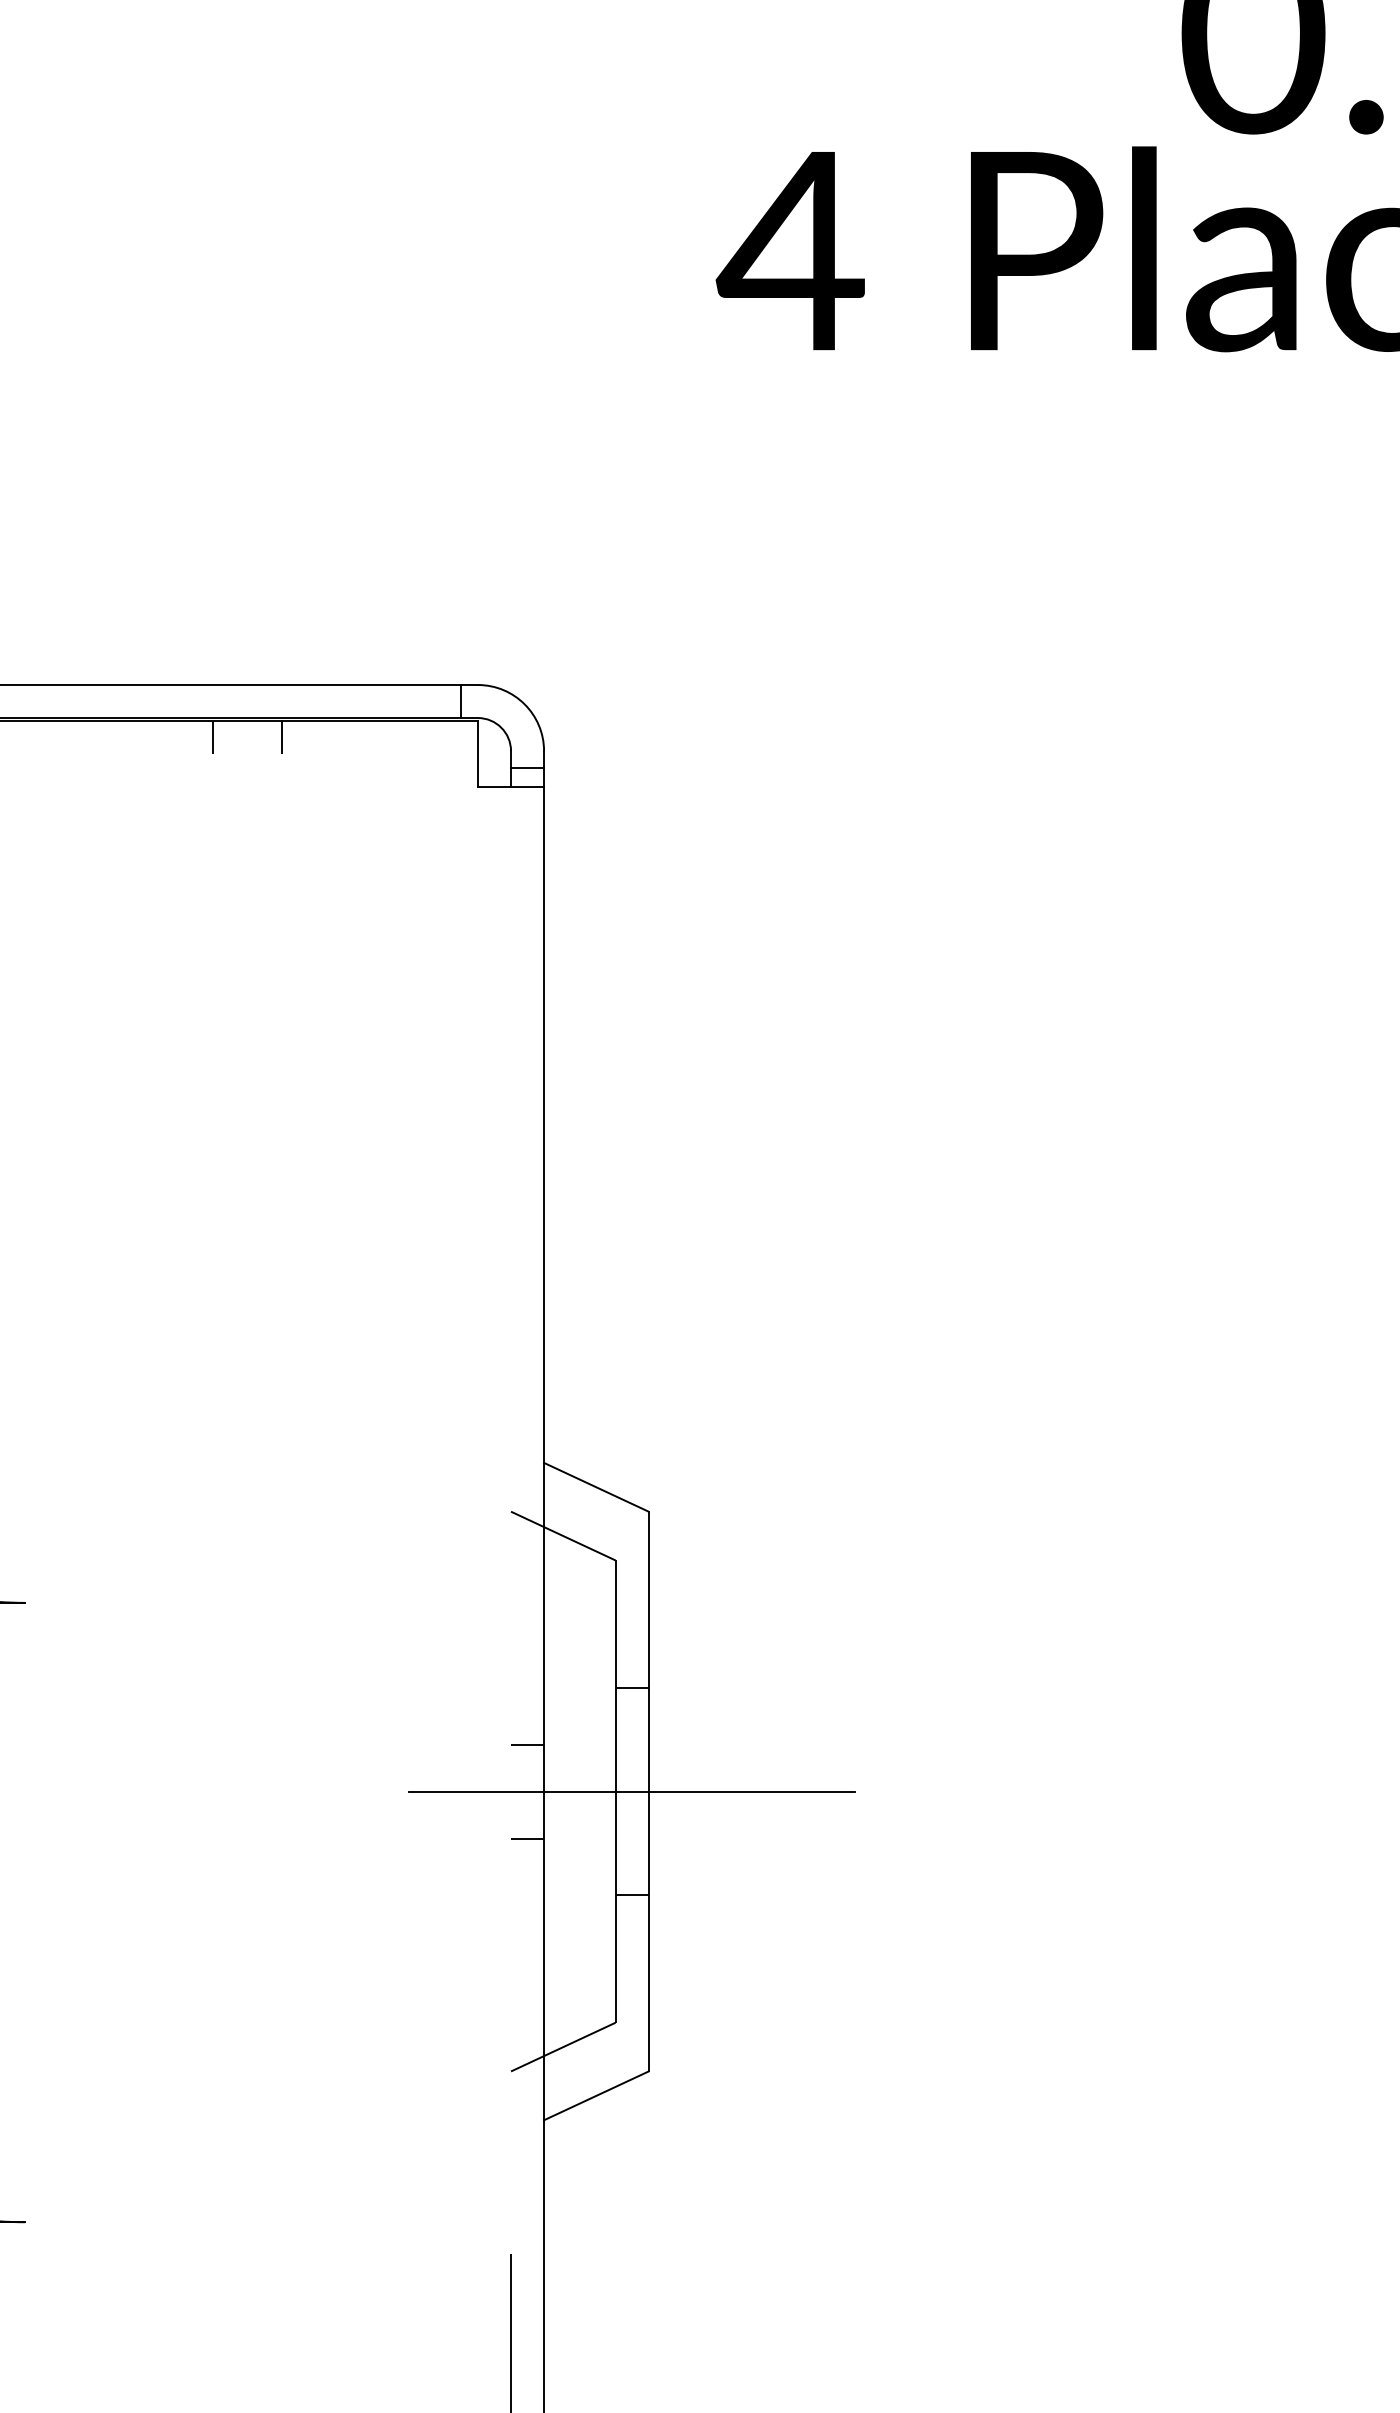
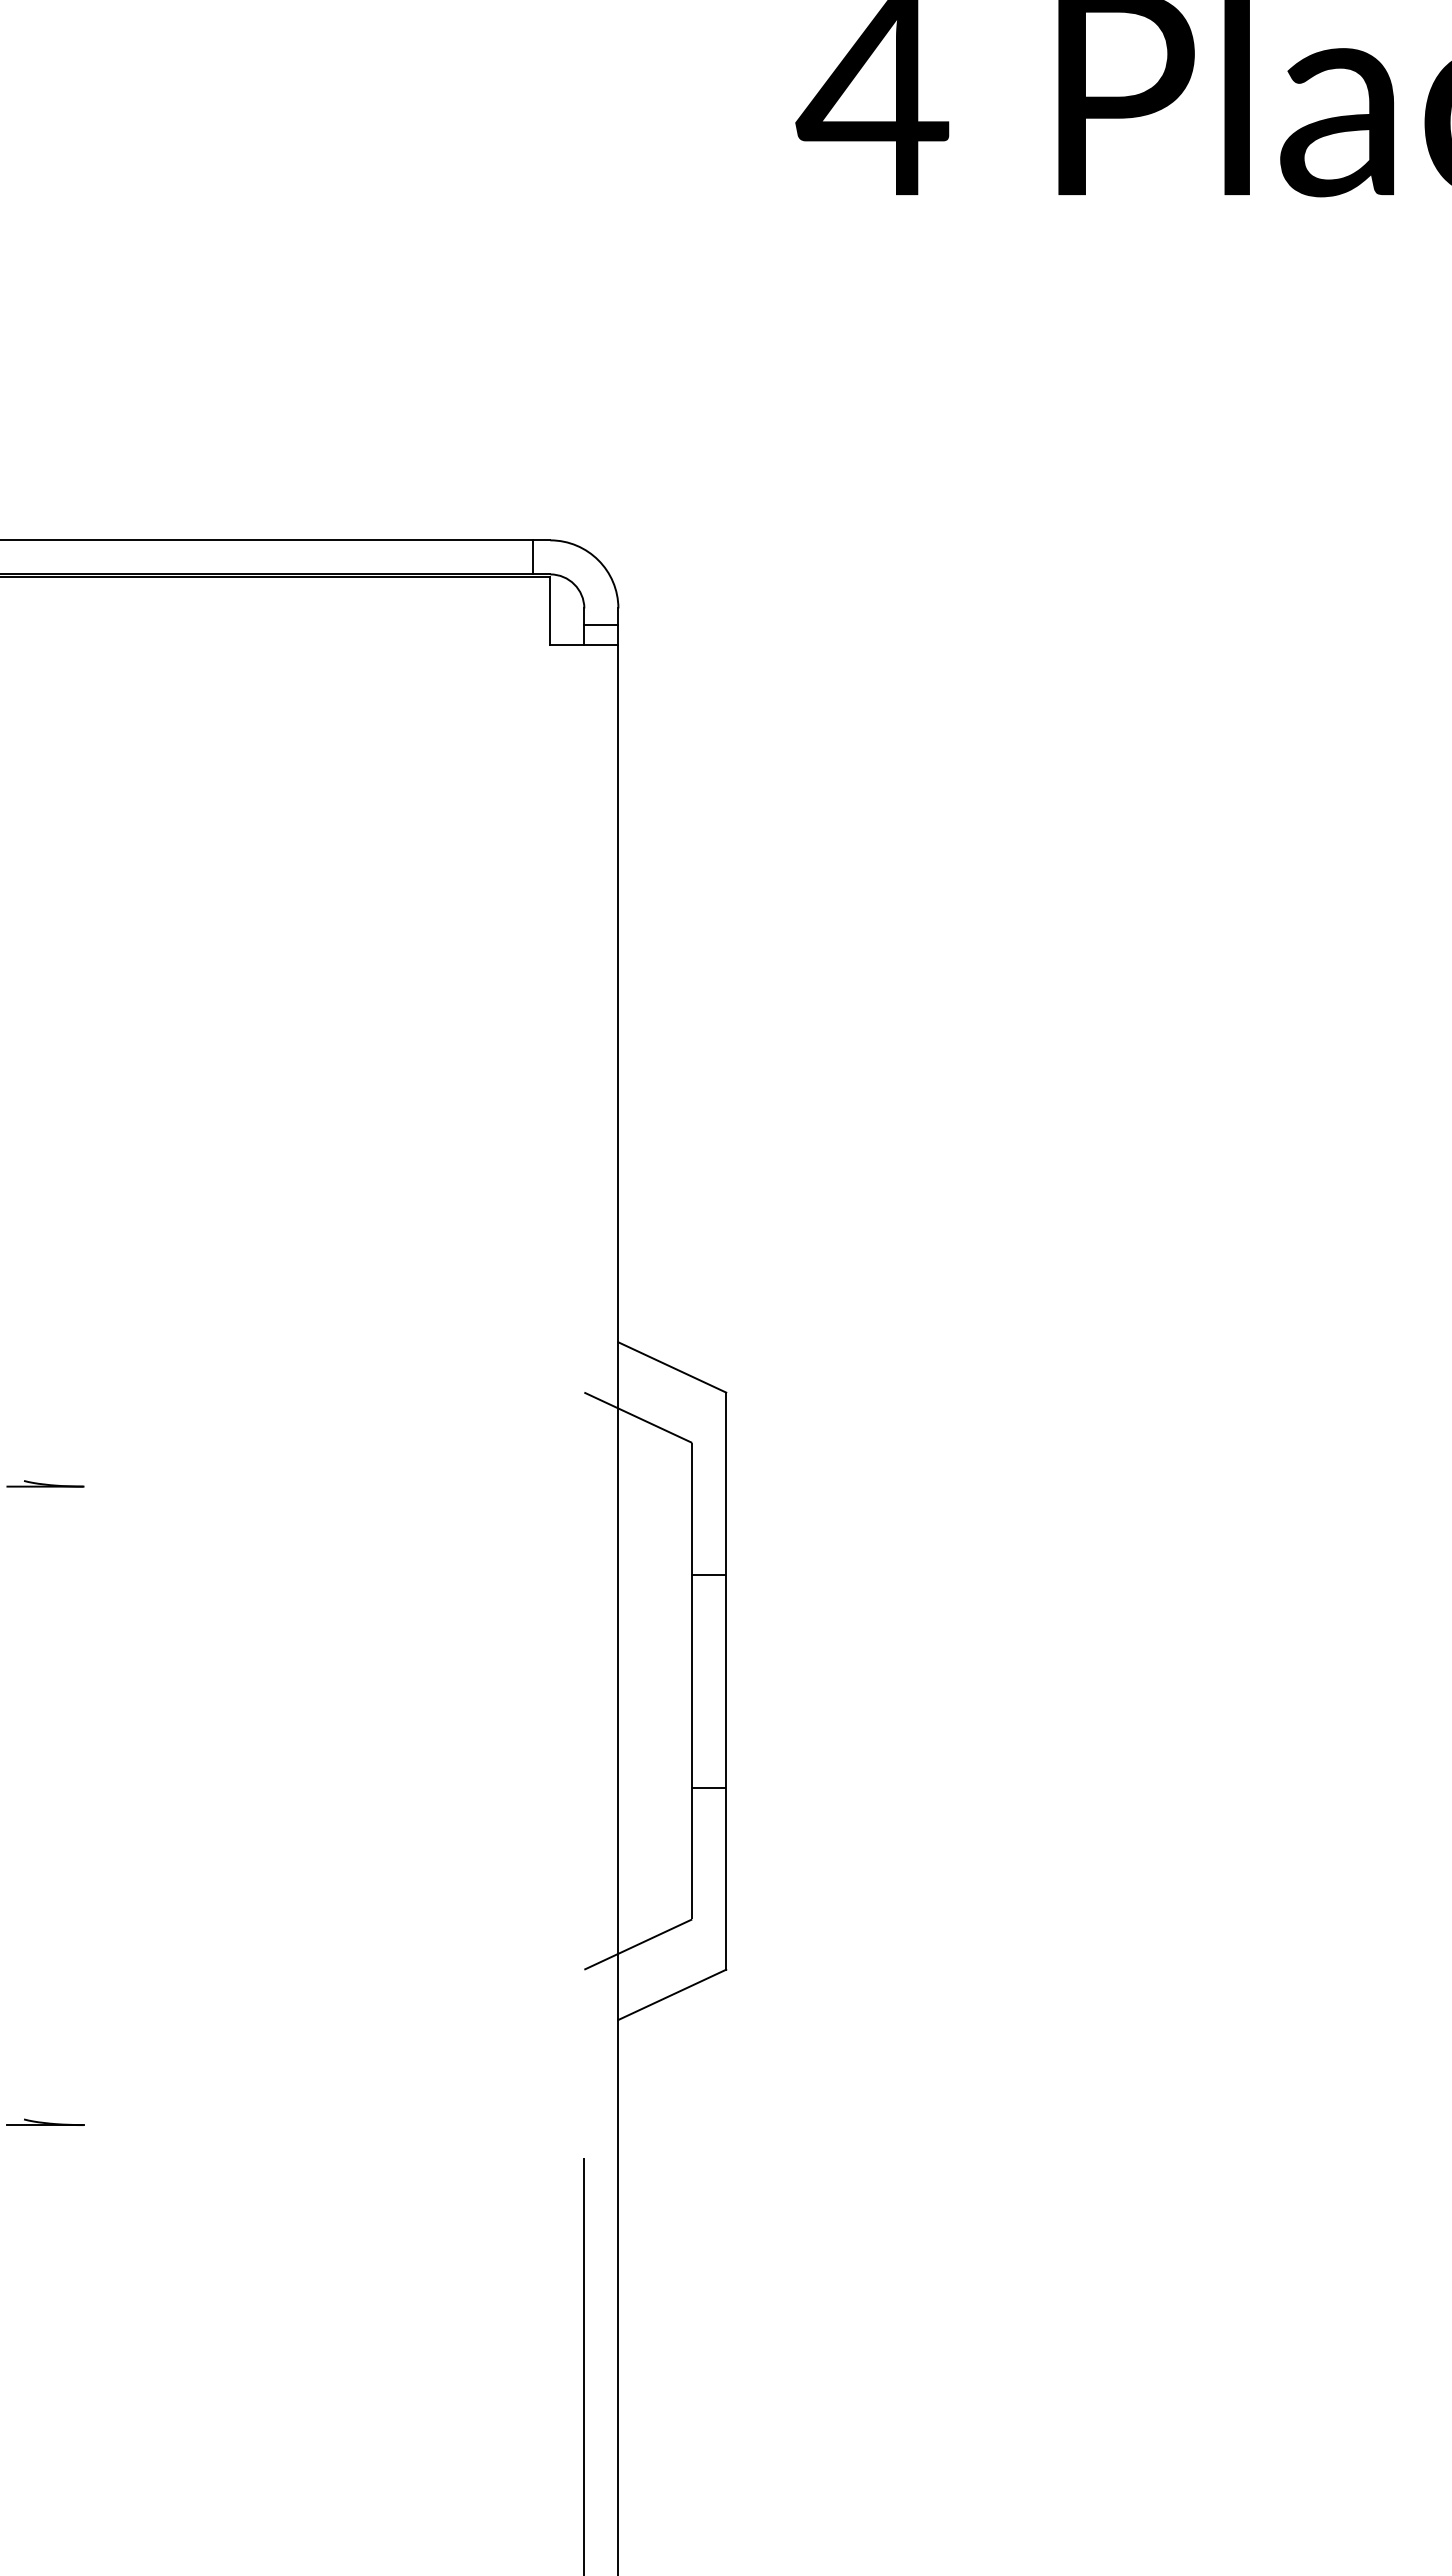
line: (213, 737) -> (277, 594), removed
line: (282, 737) -> (348, 594), removed
line: (527, 1744) -> (601, 1632), removed
line: (632, 1791) -> (709, 1681), removed
line: (527, 1838) -> (601, 1729), removed

